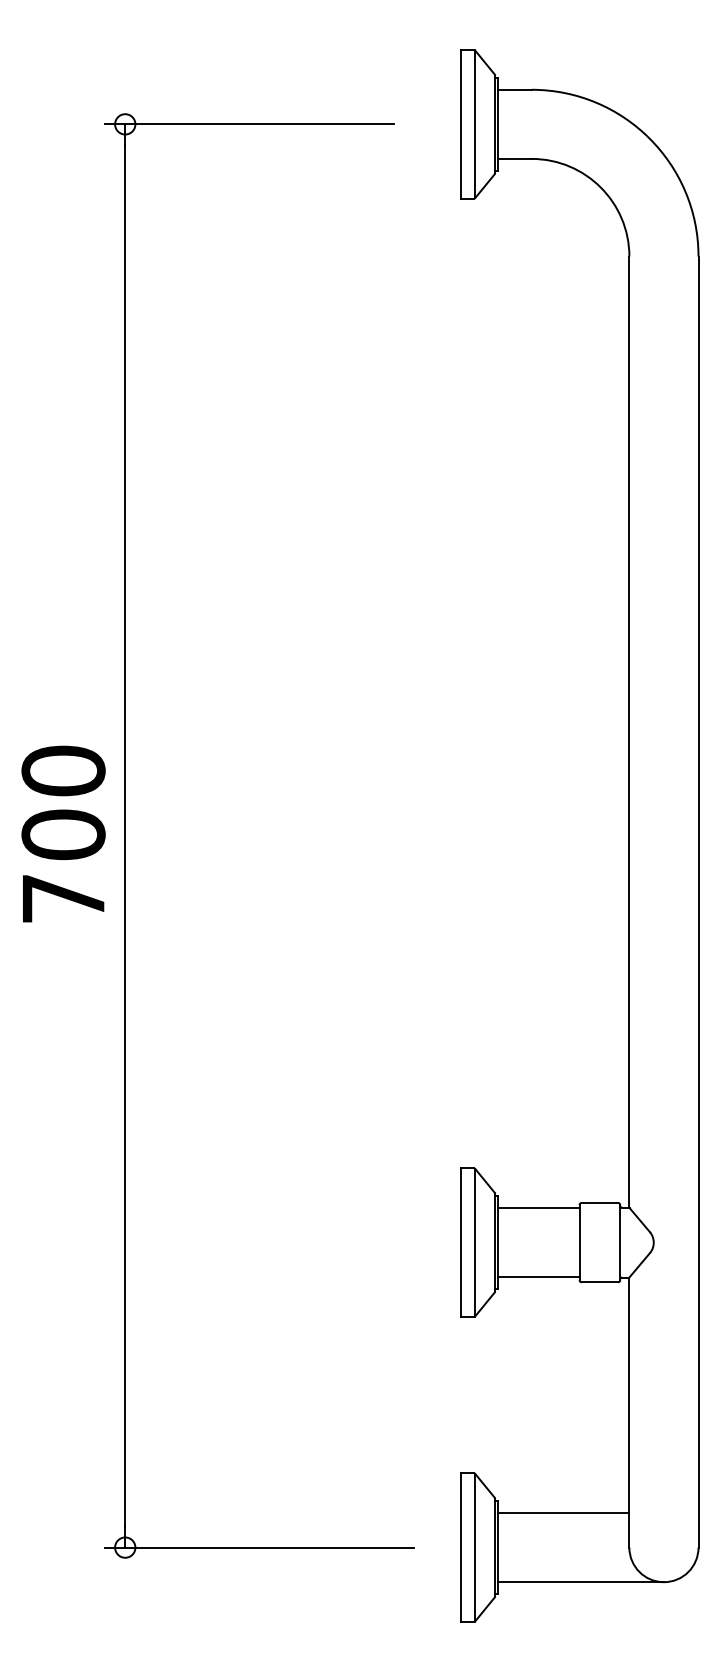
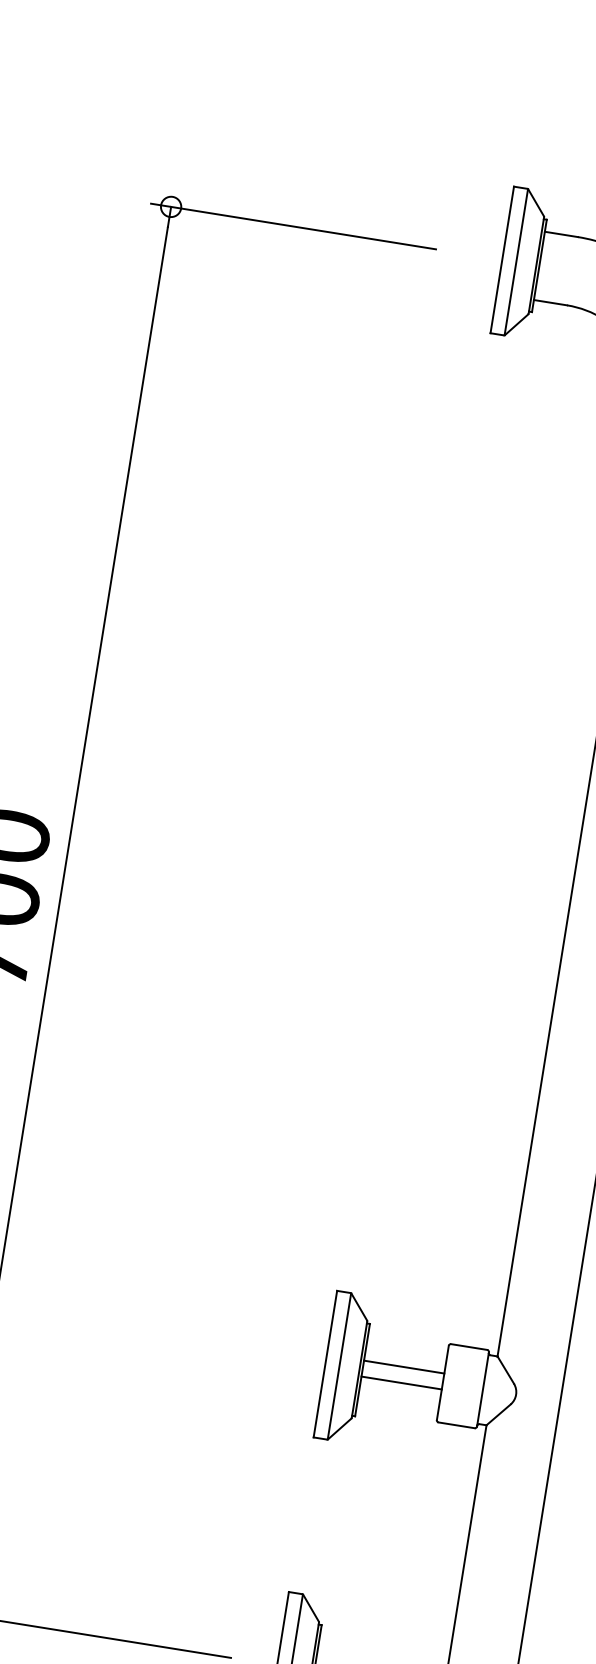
line: (538, 1208) -> (403, 1367), moved
line: (538, 1277) -> (401, 1383), moved
line: (563, 1513) -> (384, 1647), removed

